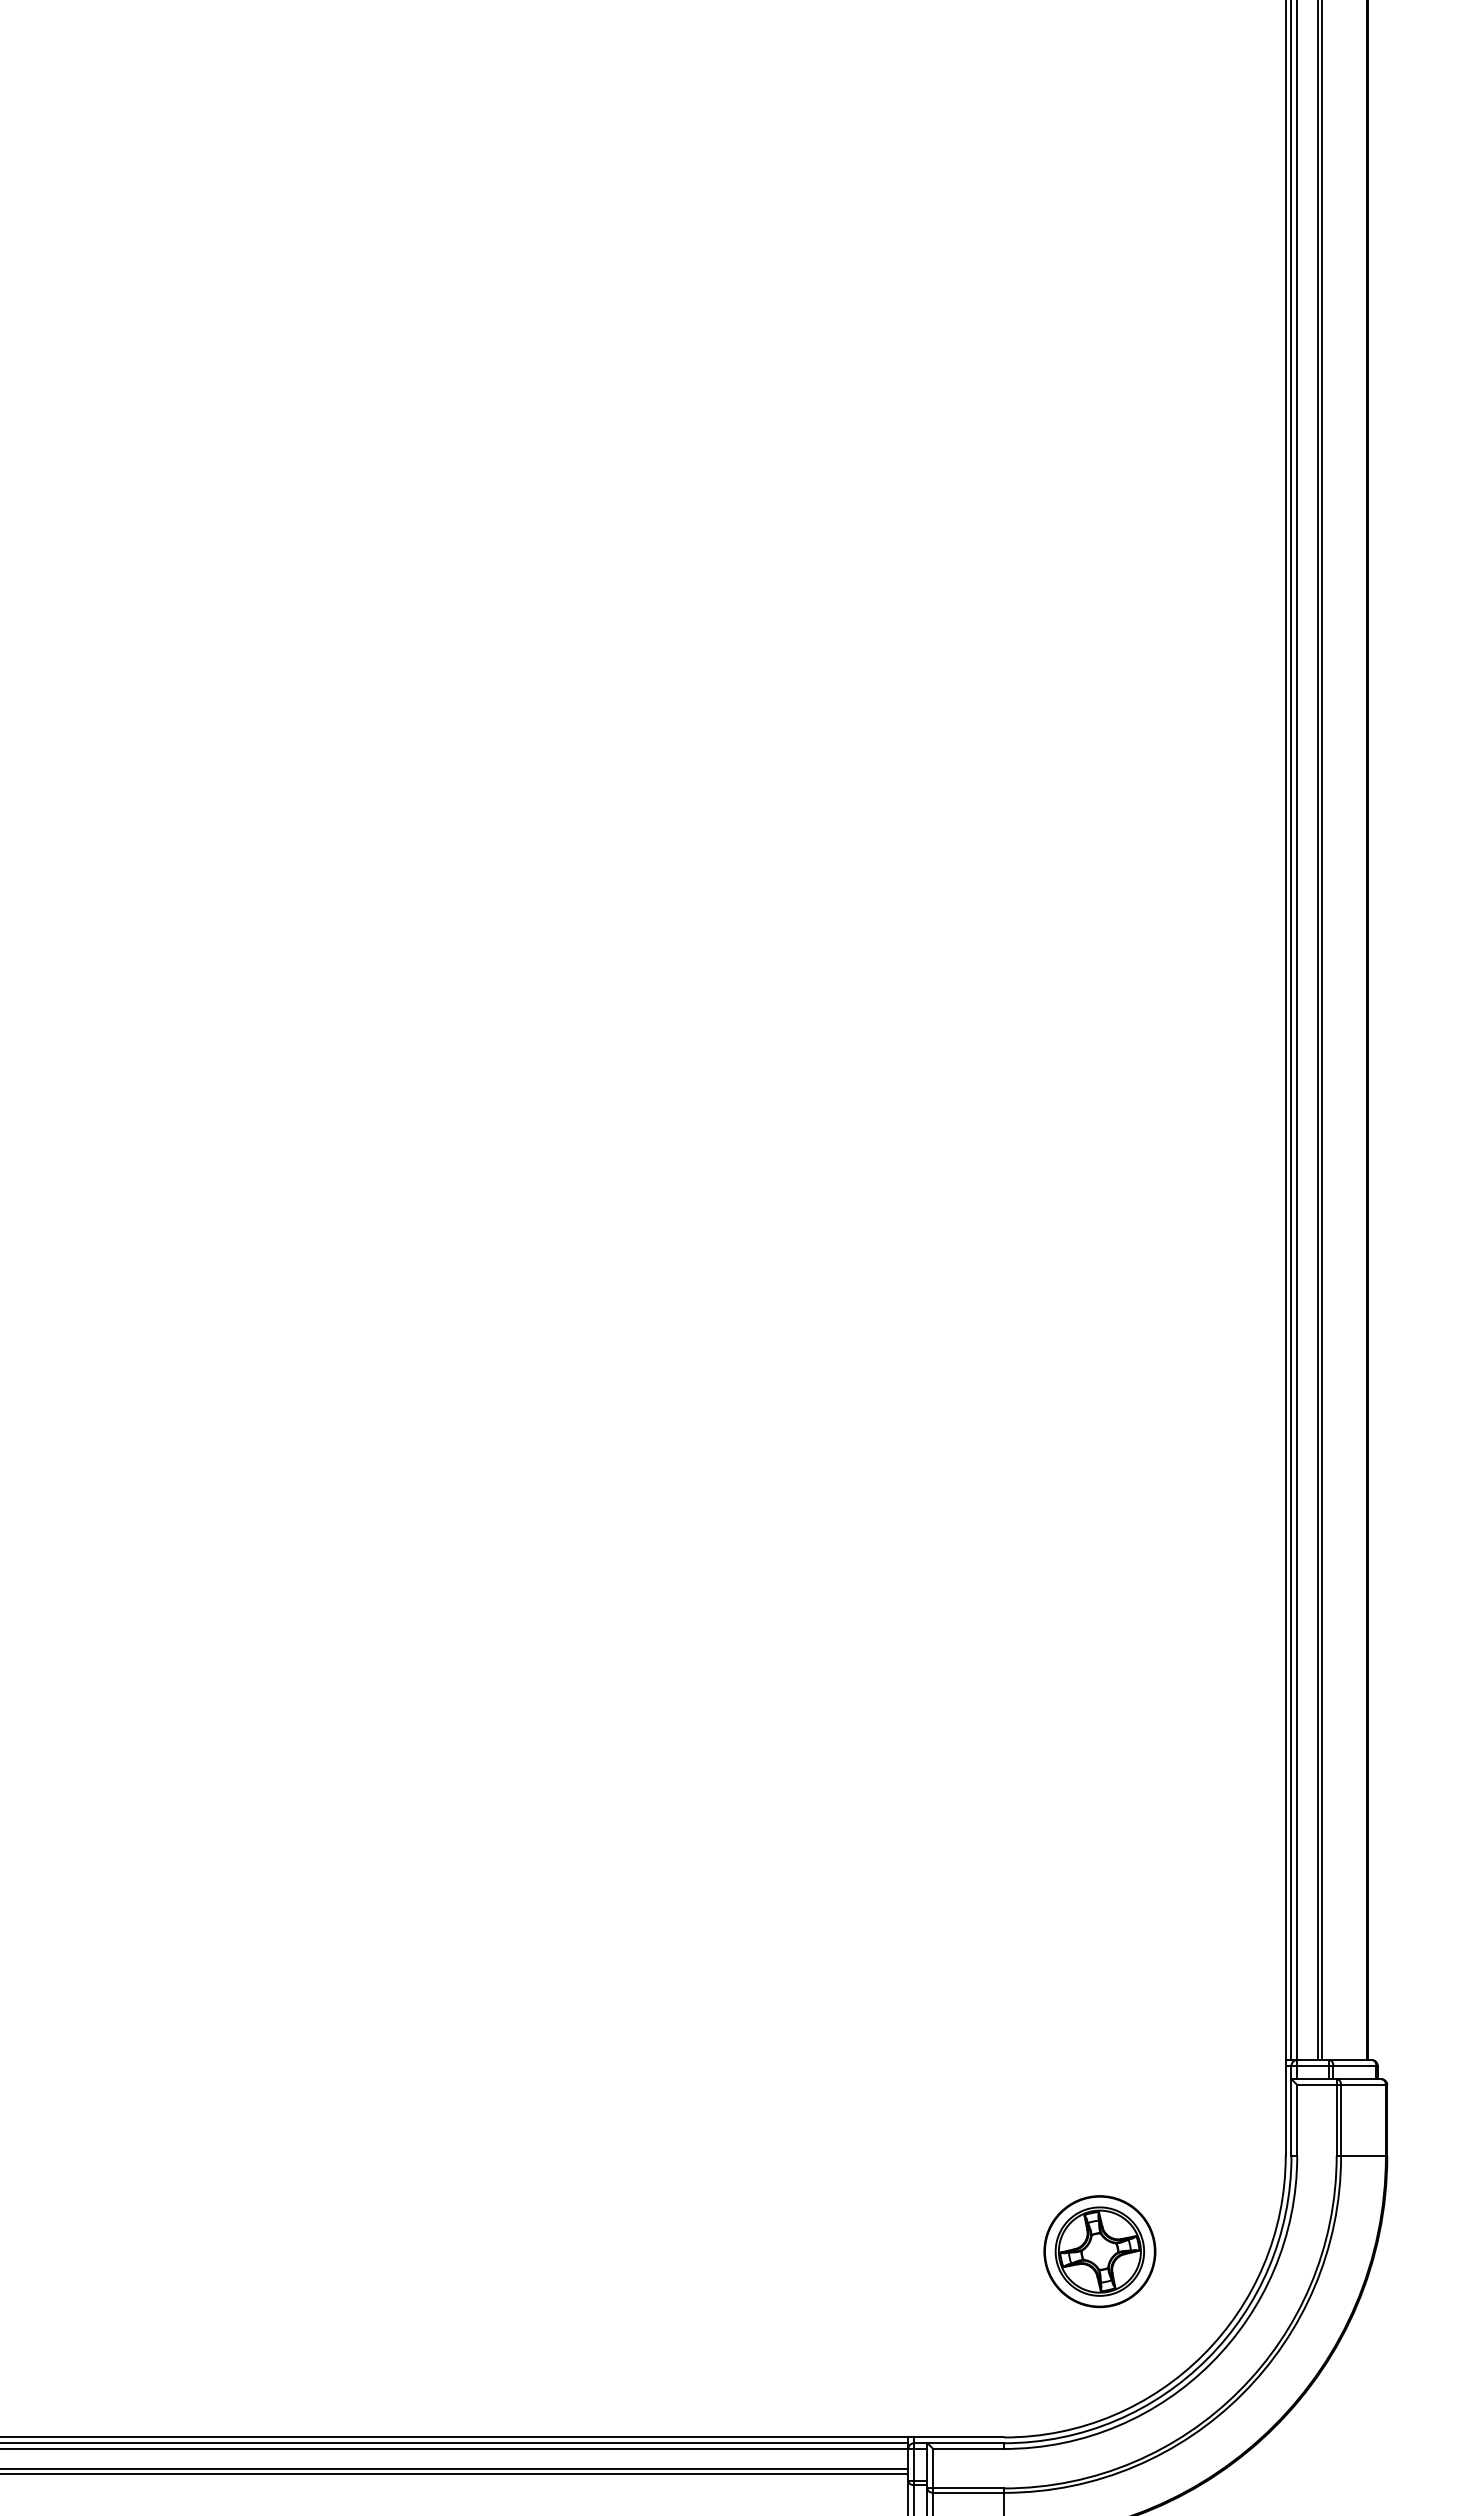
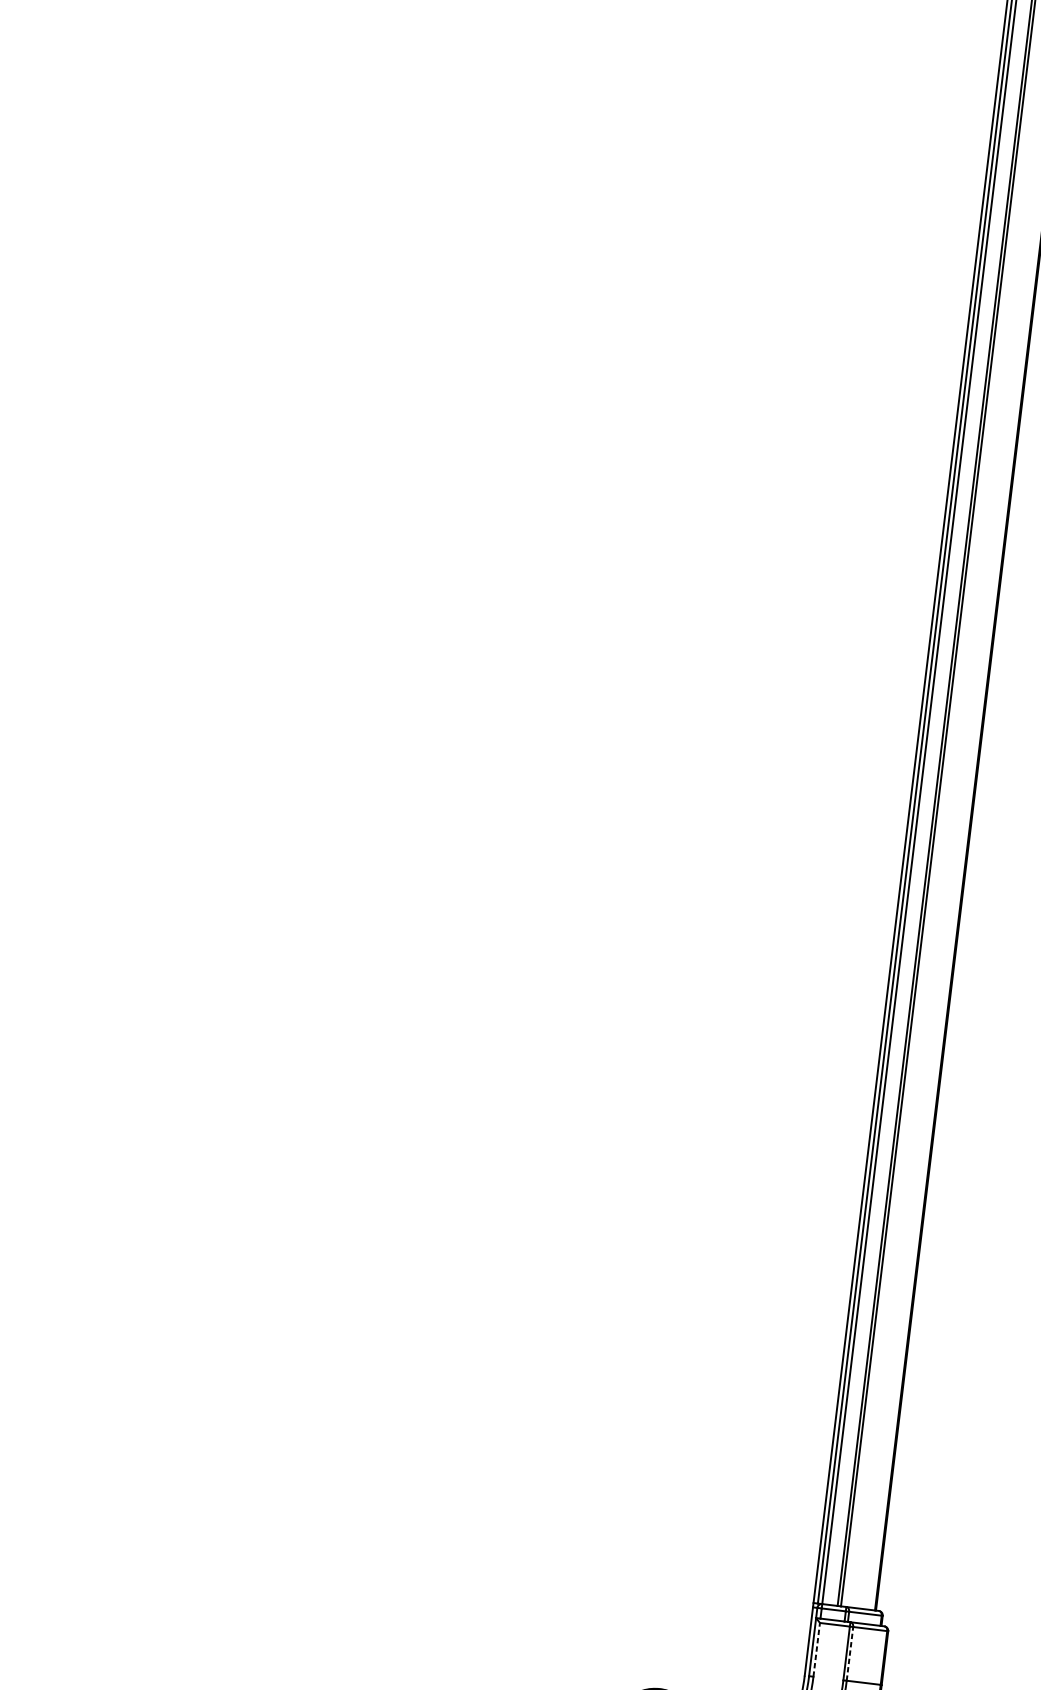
line: (1297, 2119) -> (817, 1649), solid -> dashed
line: (1341, 2119) -> (850, 1653), solid -> dashed

